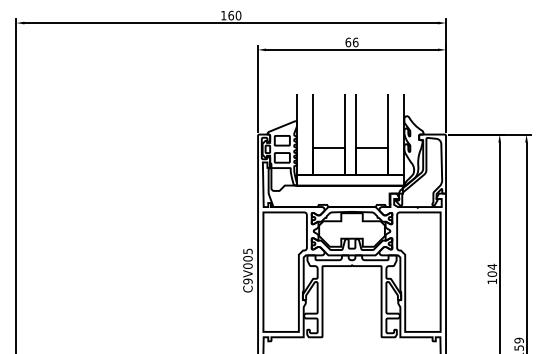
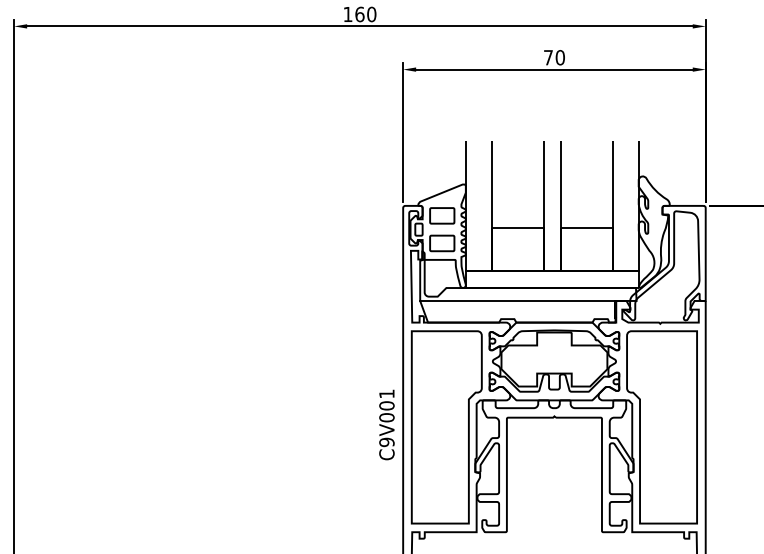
text: (351, 42) -> (553, 57), 66 -> 70
line: (328, 193) -> (516, 300), added
text: (247, 251) -> (386, 394), C9V005 -> C9V001

